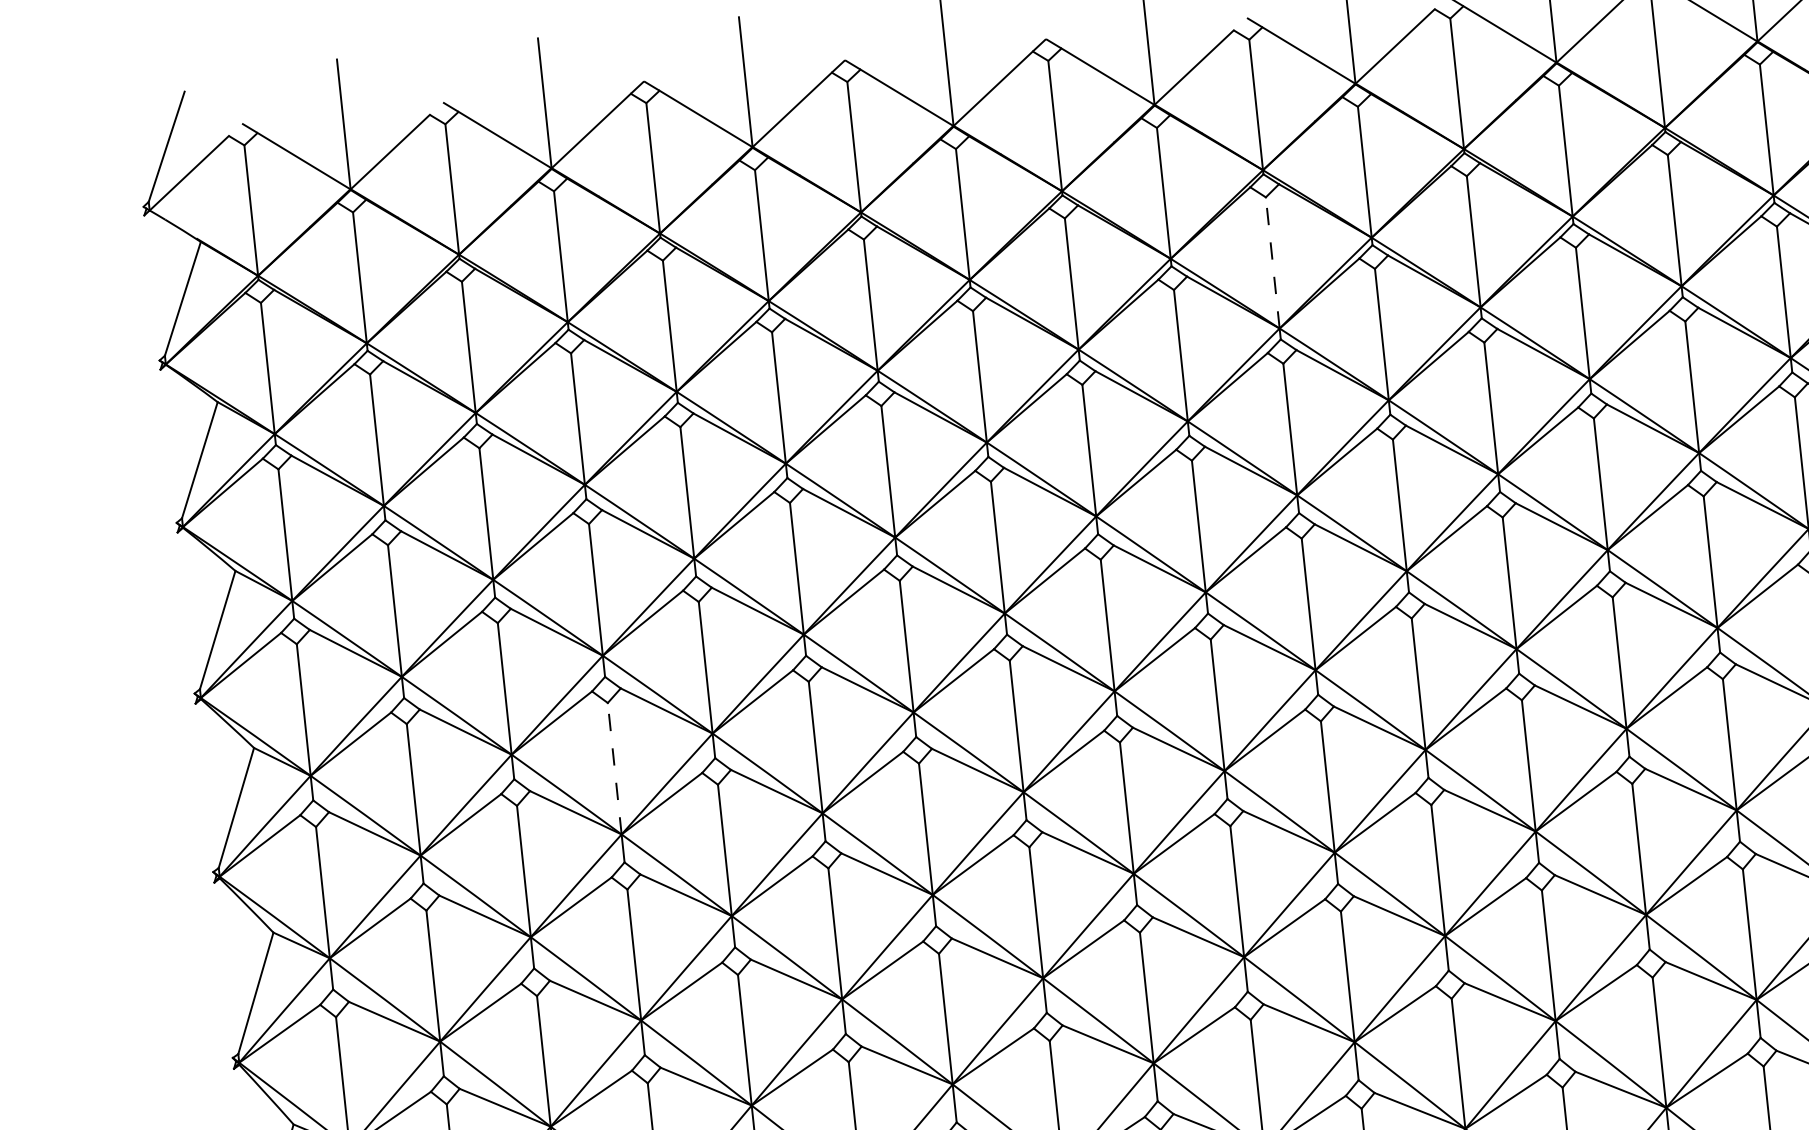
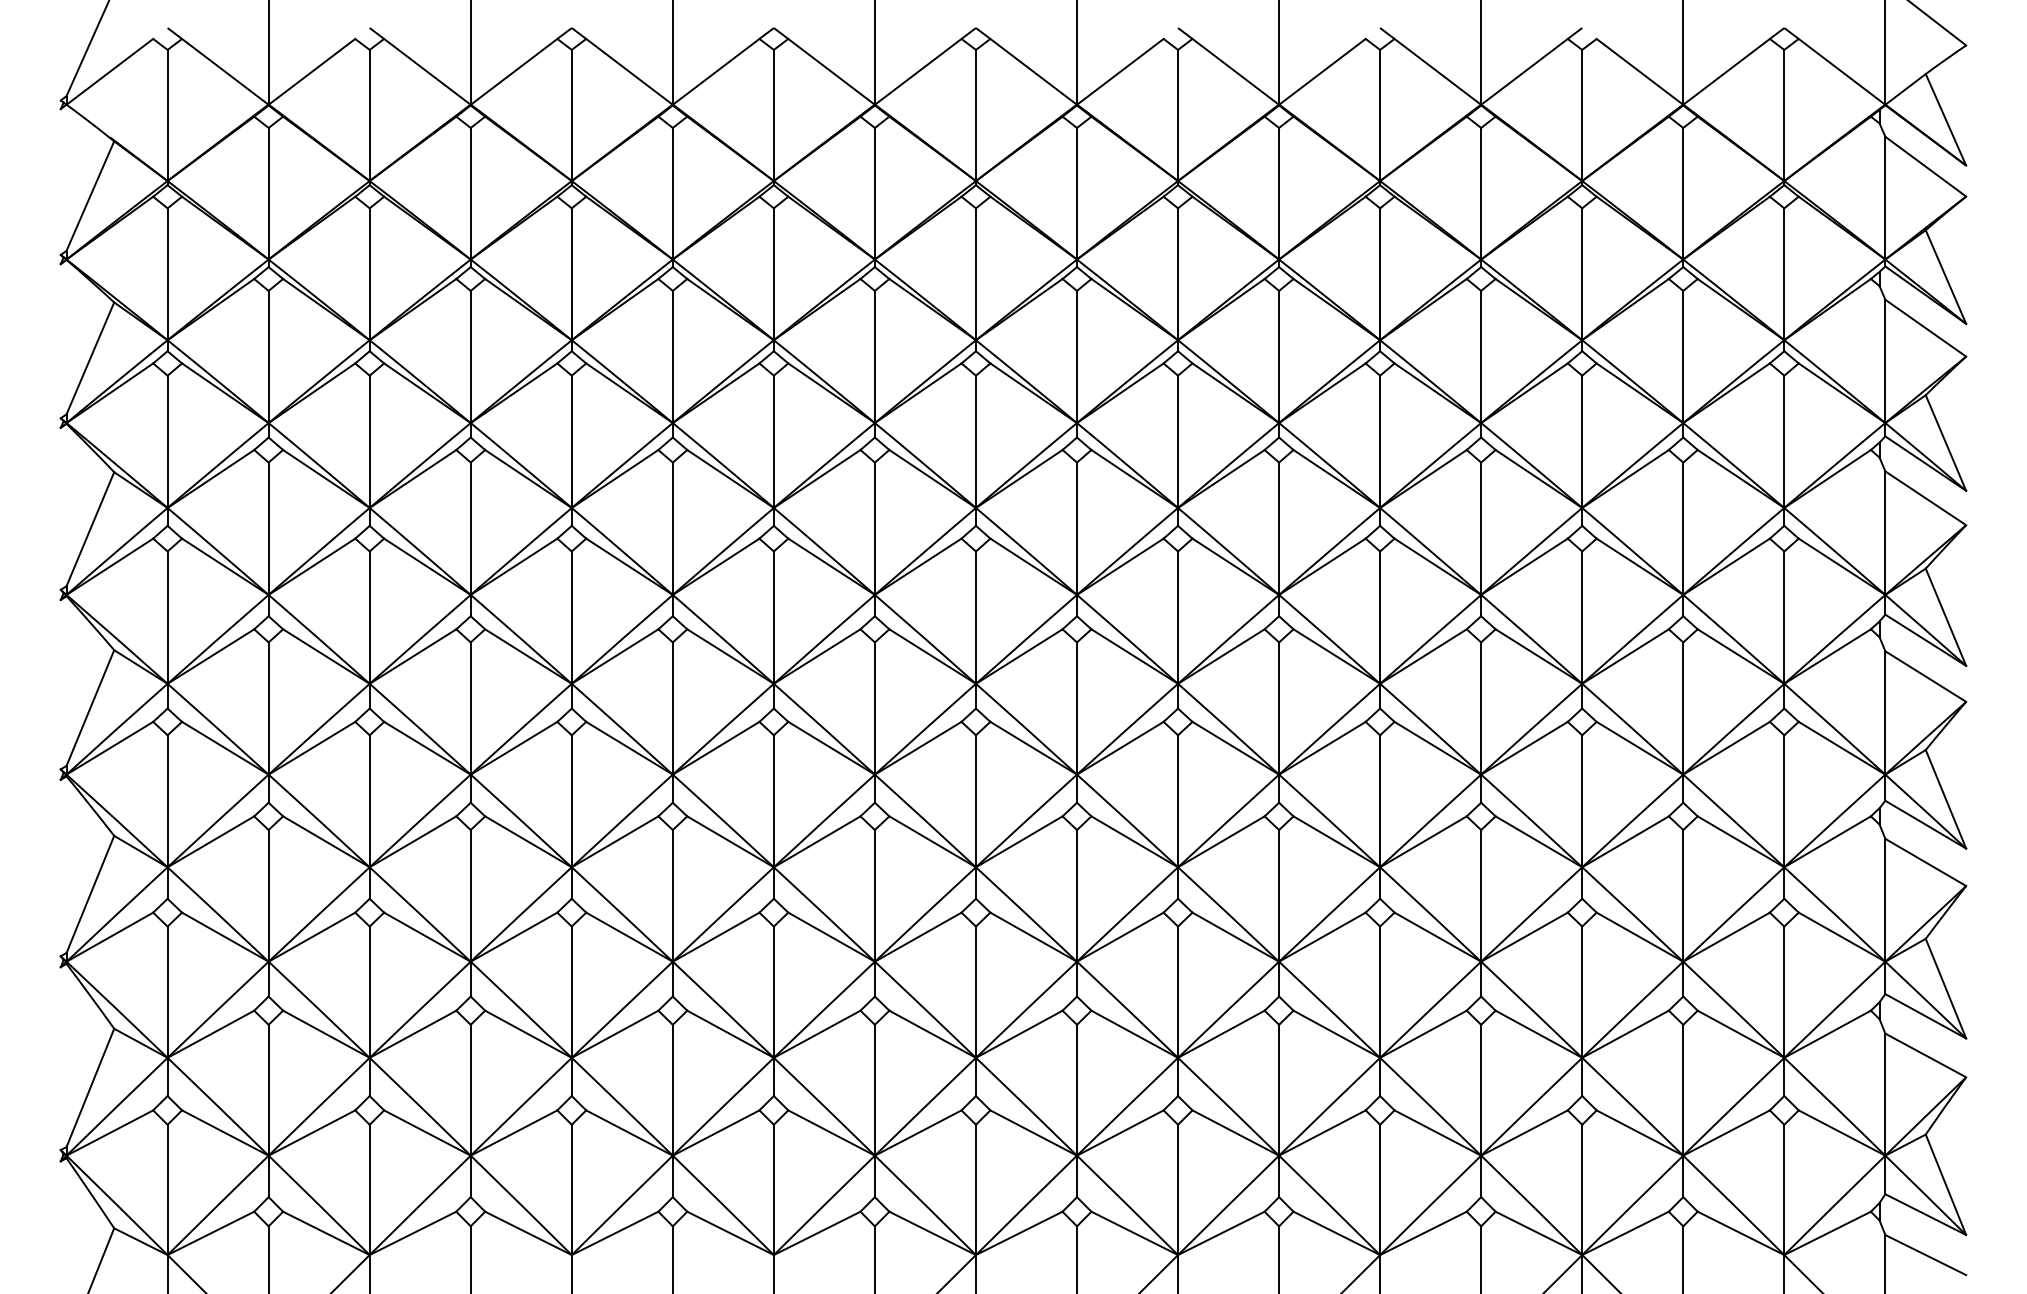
line: (1273, 263) -> (1178, 274), dashed -> solid
line: (614, 768) -> (470, 708), dashed -> solid

